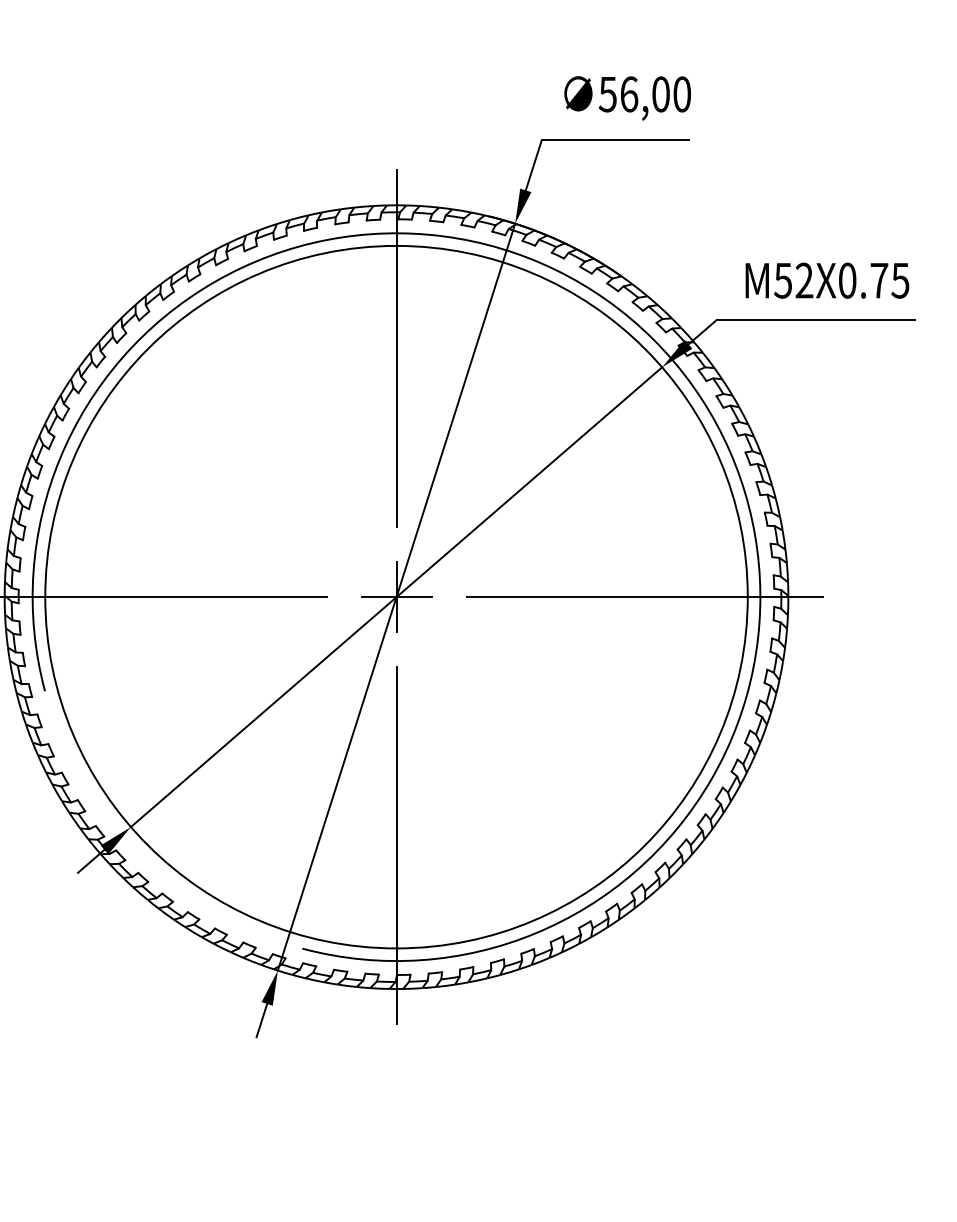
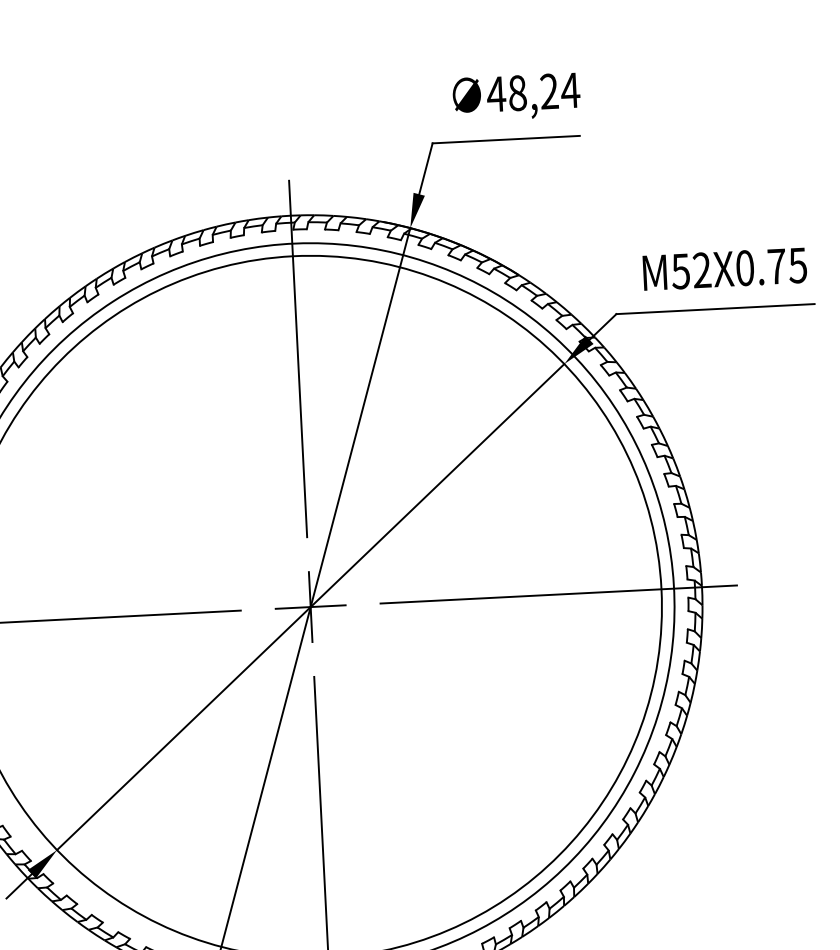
text: (644, 94) -> (532, 92), 56,00 -> 48,24

